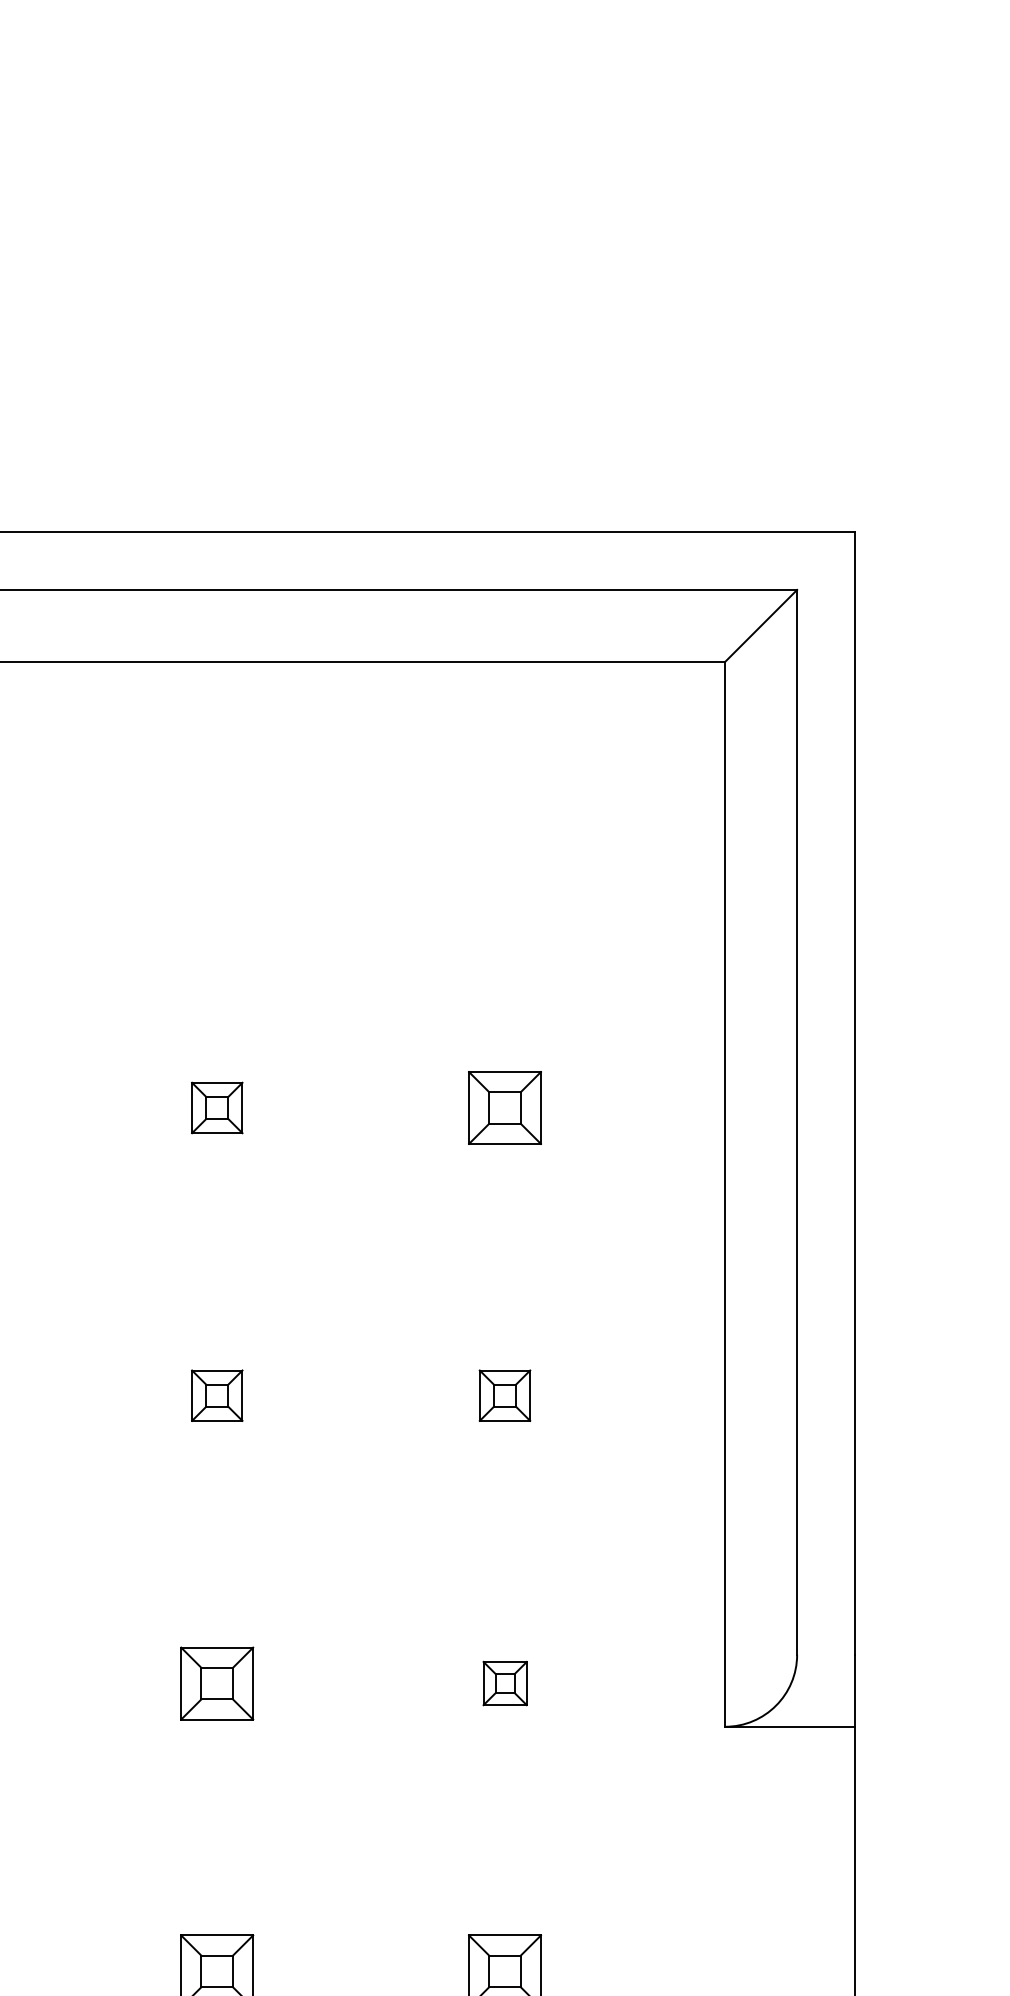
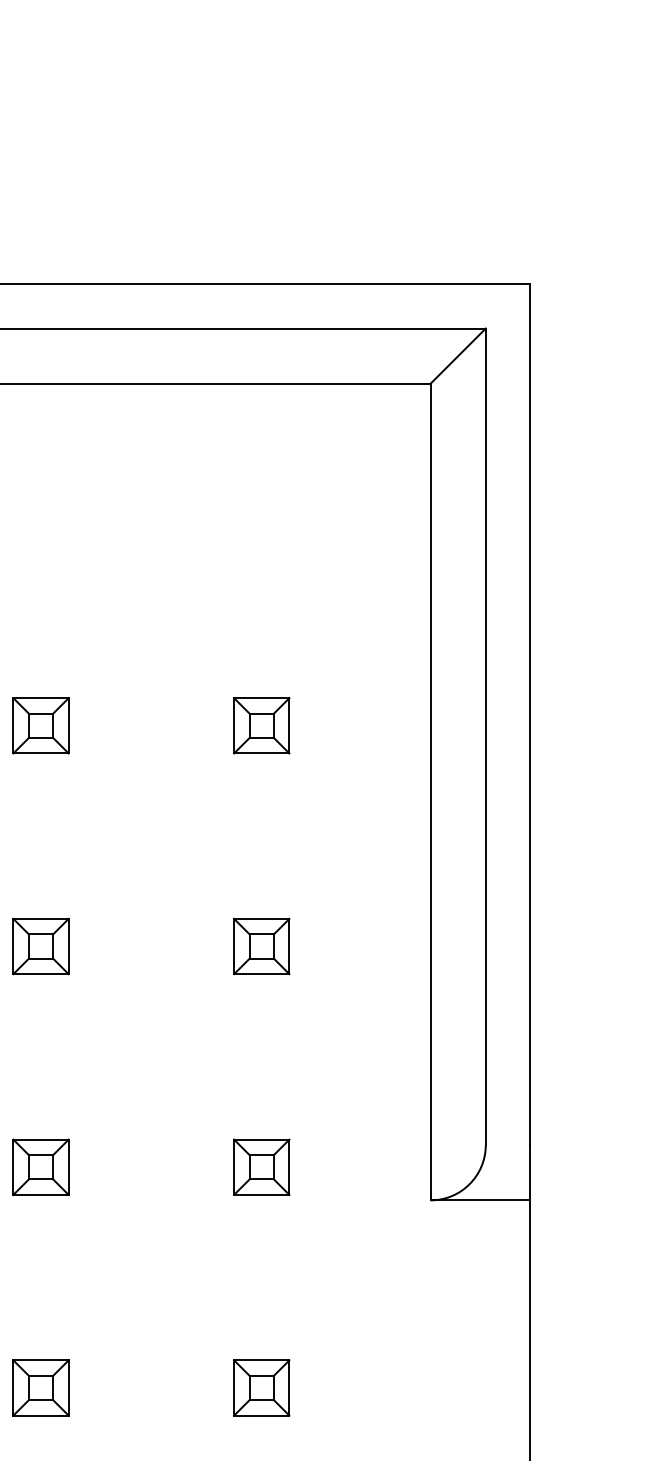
part: (217, 1107) -> (41, 725), size x1.43
part: (217, 1395) -> (41, 946), size x1.43
part: (504, 1395) -> (261, 946), size x1.43
part: (505, 1683) -> (262, 1167), size x1.67

